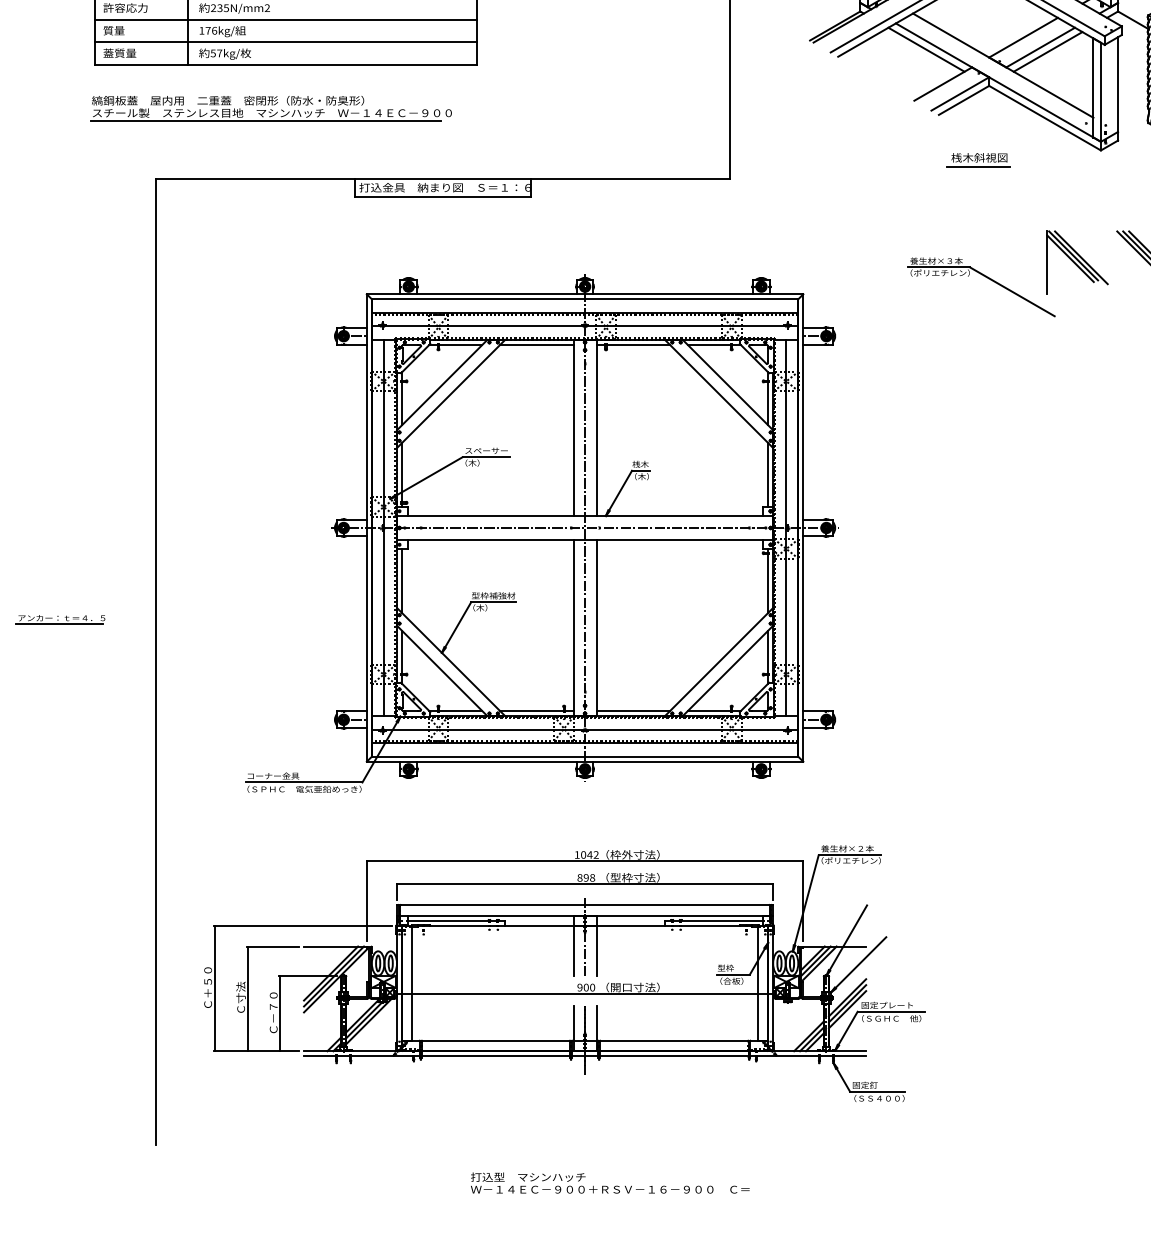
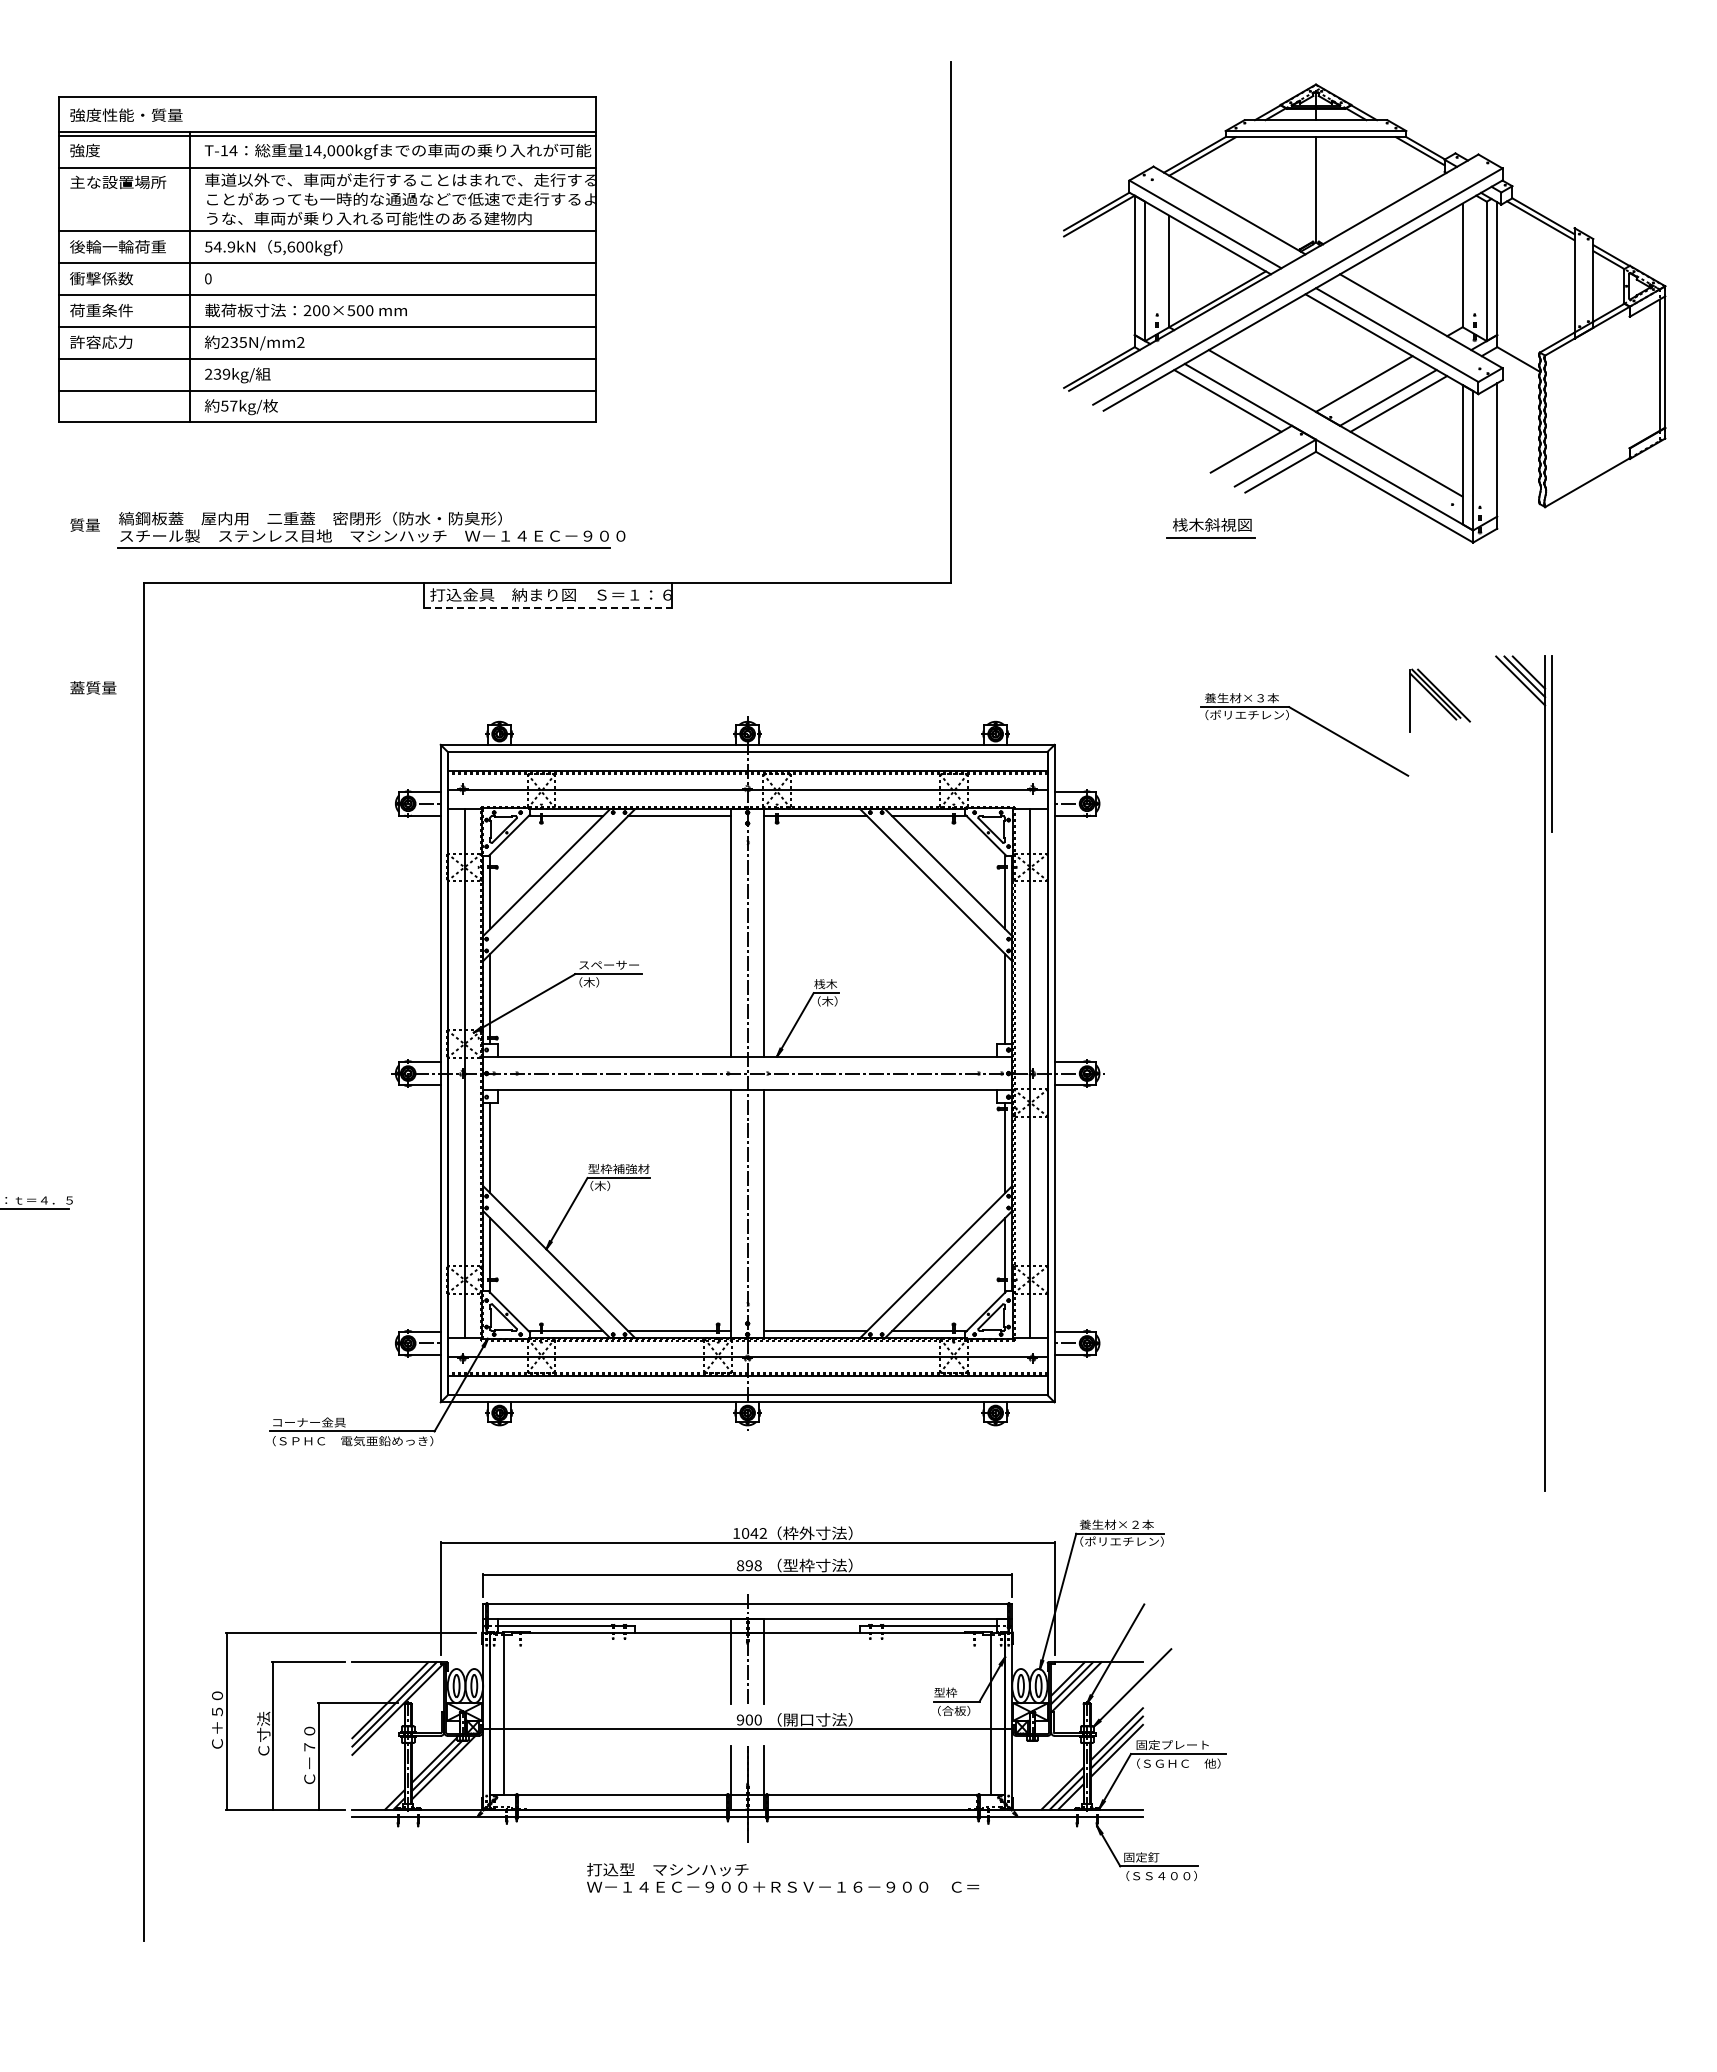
text: (113, 30) -> (84, 524), moved
text: (208, 30) -> (217, 373), 176kg/ -> 239kg/
text: (119, 52) -> (93, 687), moved
part: (271, 108) -> (371, 529), moved
part: (978, 160) -> (1210, 528), moved
line: (442, 196) -> (547, 607), solid -> dashed
part: (1076, 262) -> (1439, 700), size x0.7
text: (610, 1182) -> (783, 1877), moved

